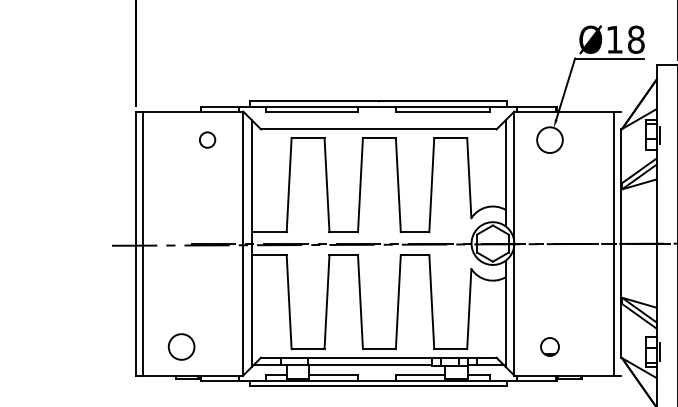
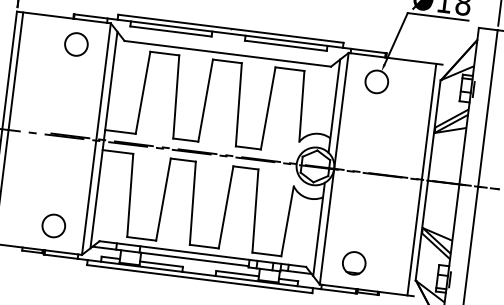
circle: (207, 139) -> (76, 43), size x1.67
circle: (181, 346) -> (53, 225), moved
circle: (549, 346) -> (353, 262), size x1.43

